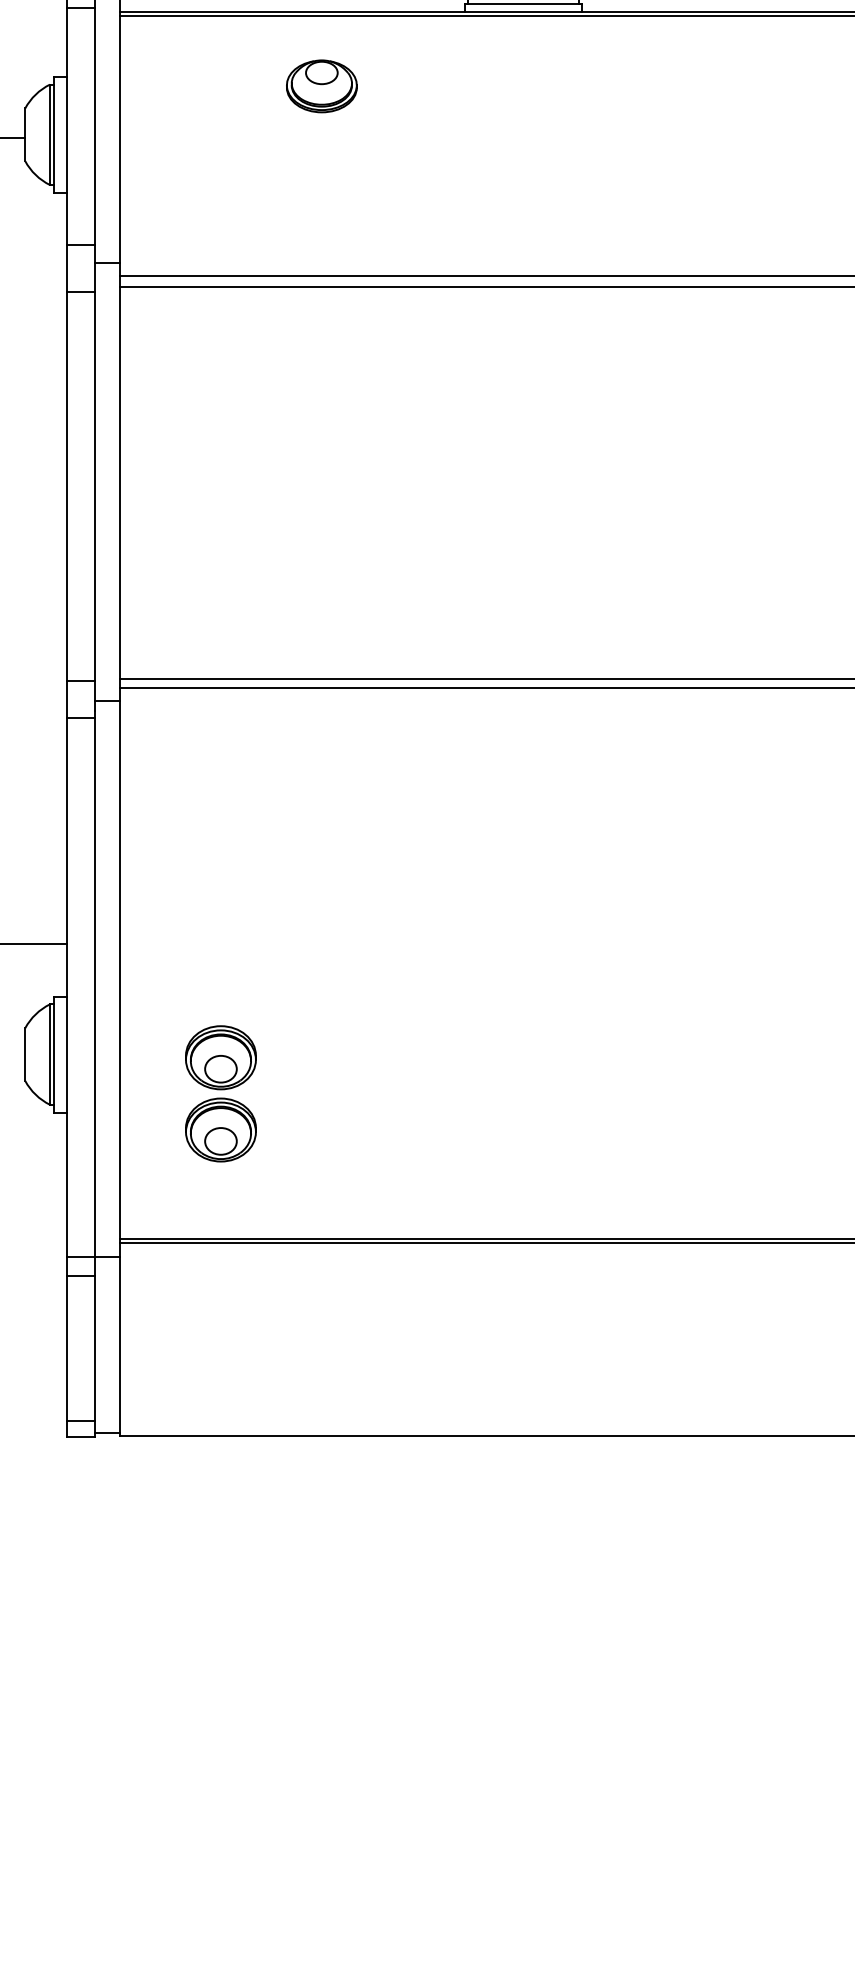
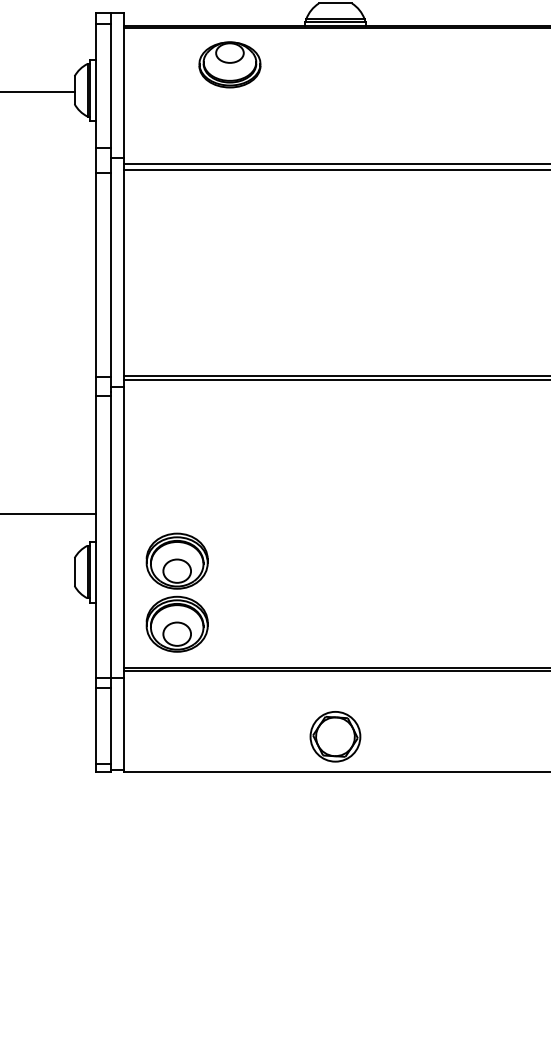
part: (320, 85) -> (229, 64), size x1.67
part: (219, 1093) -> (176, 592), size x1.67
part: (523, 1368) -> (335, 736), added

